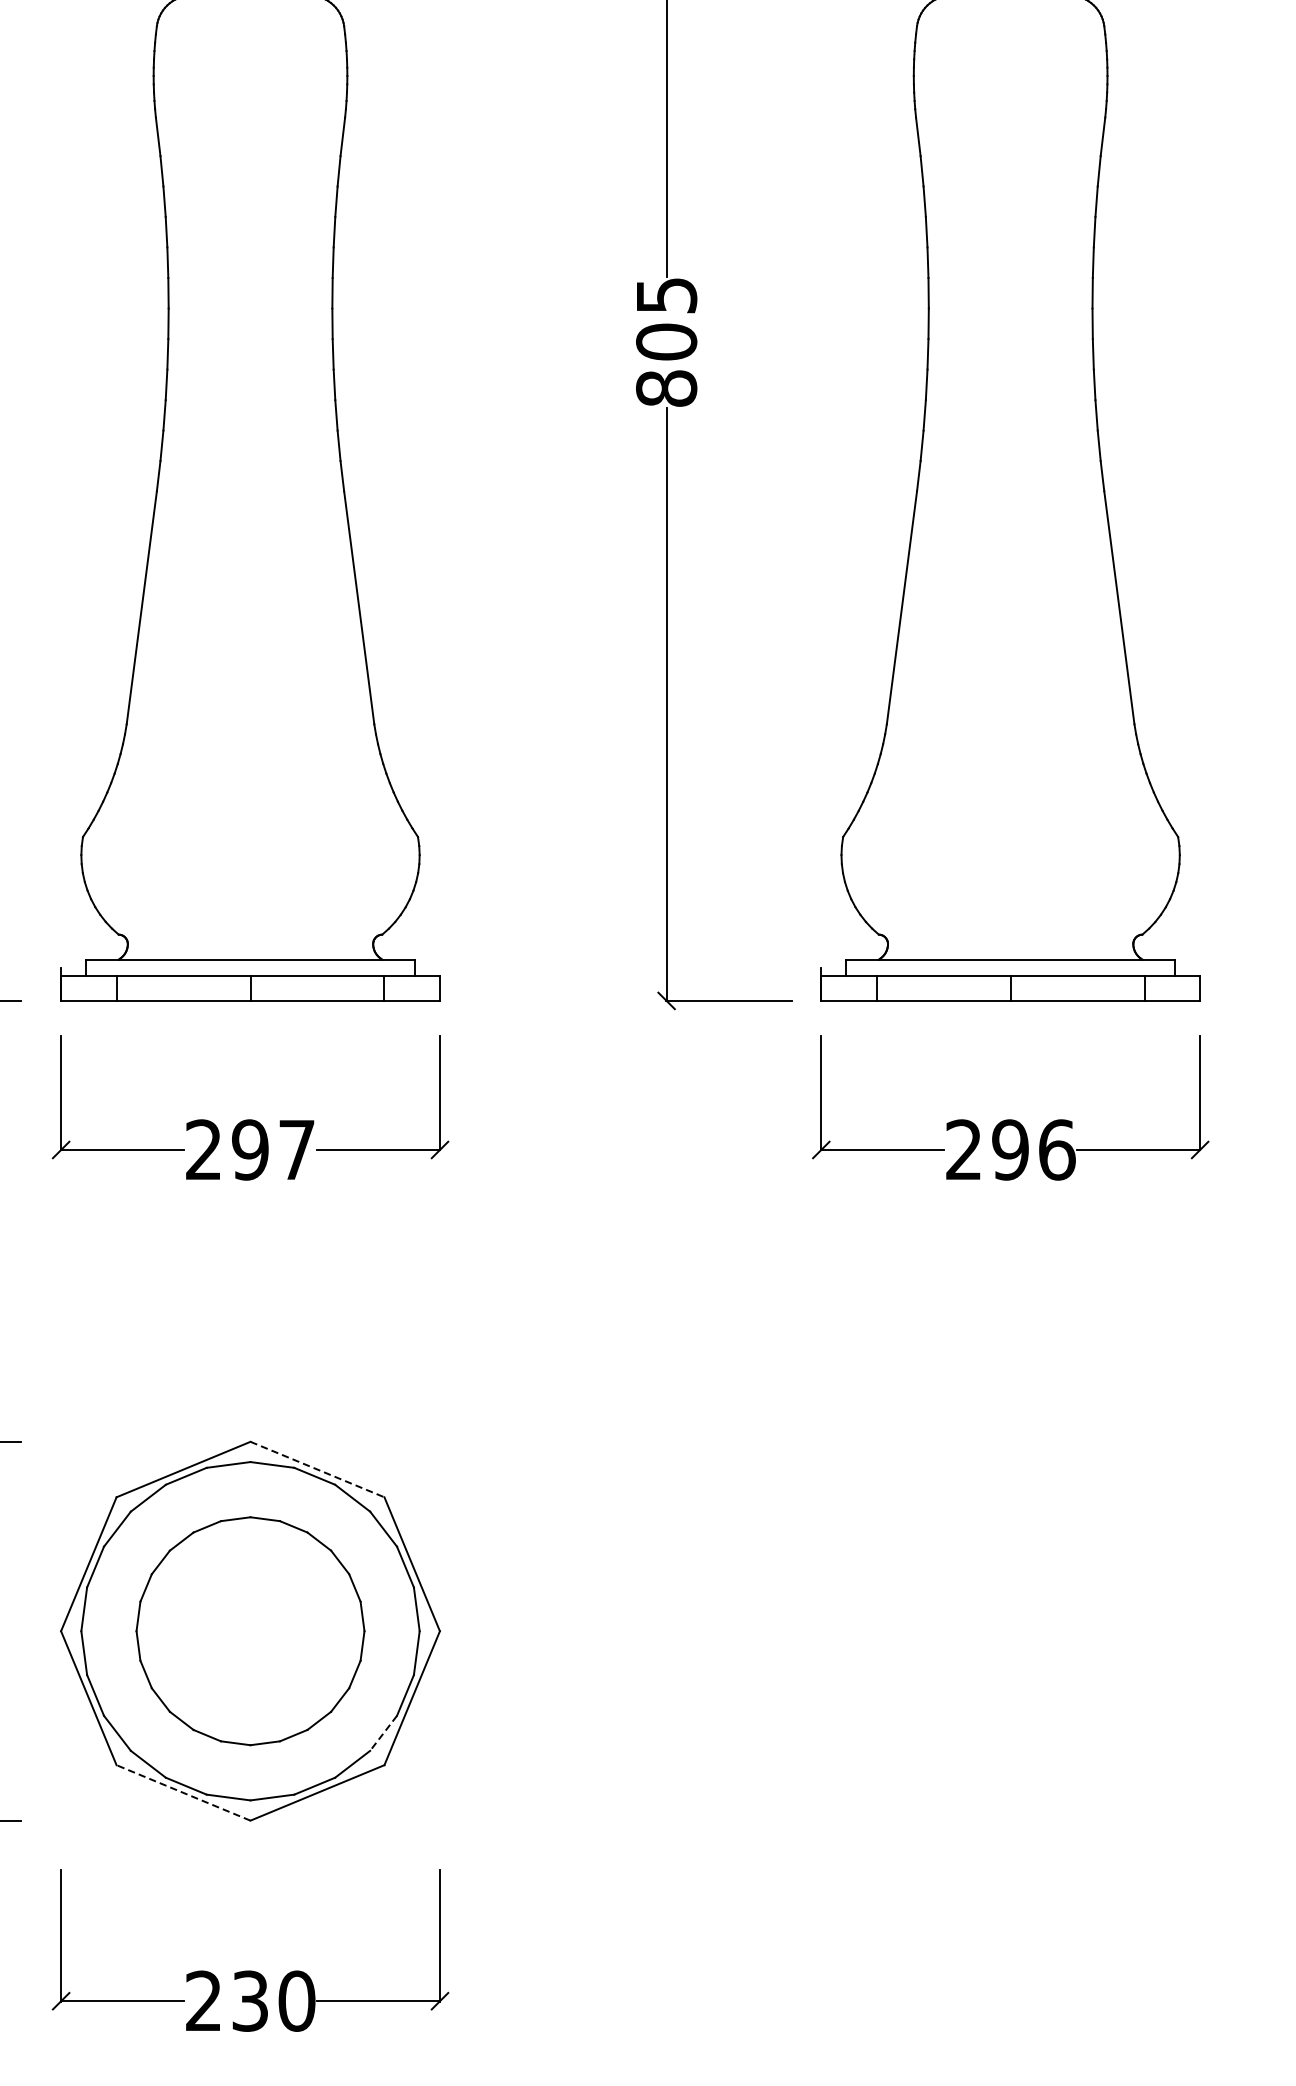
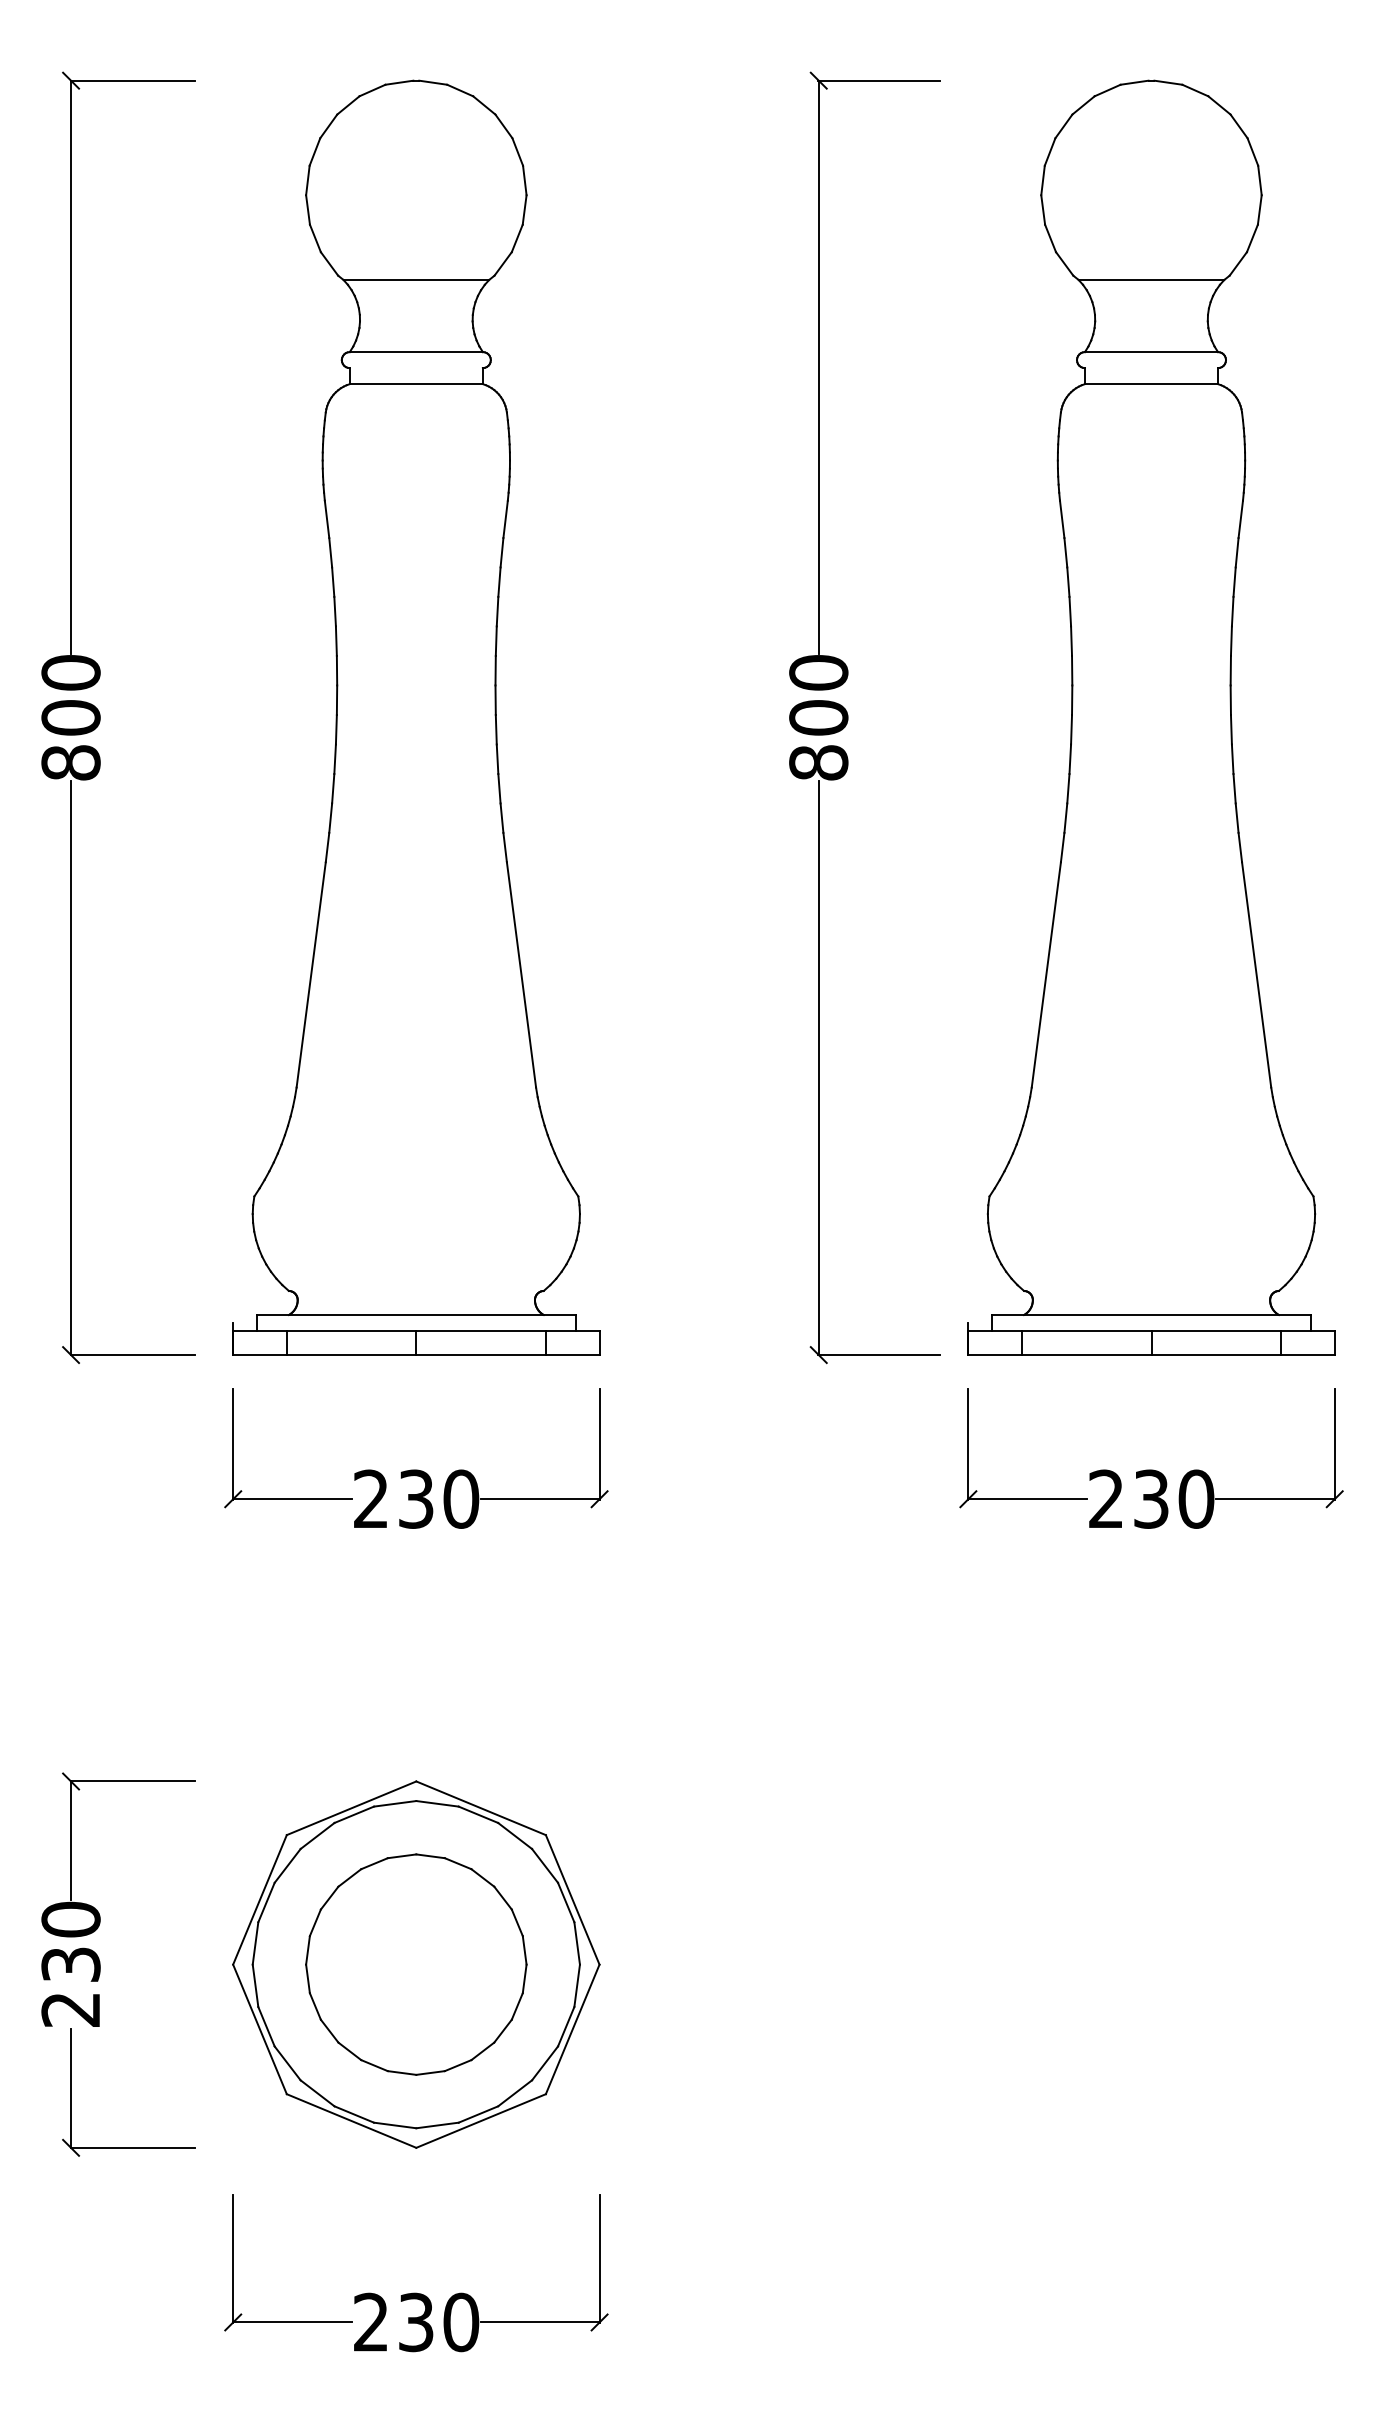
text: (666, 295) -> (818, 672), 805 -> 800
text: (273, 1149) -> (438, 1498), 297 -> 230
text: (1033, 1149) -> (1173, 1498), 296 -> 230
line: (317, 1469) -> (481, 1808), dashed -> solid
line: (383, 1733) -> (544, 2063), dashed -> solid
line: (183, 1792) -> (351, 2120), dashed -> solid

